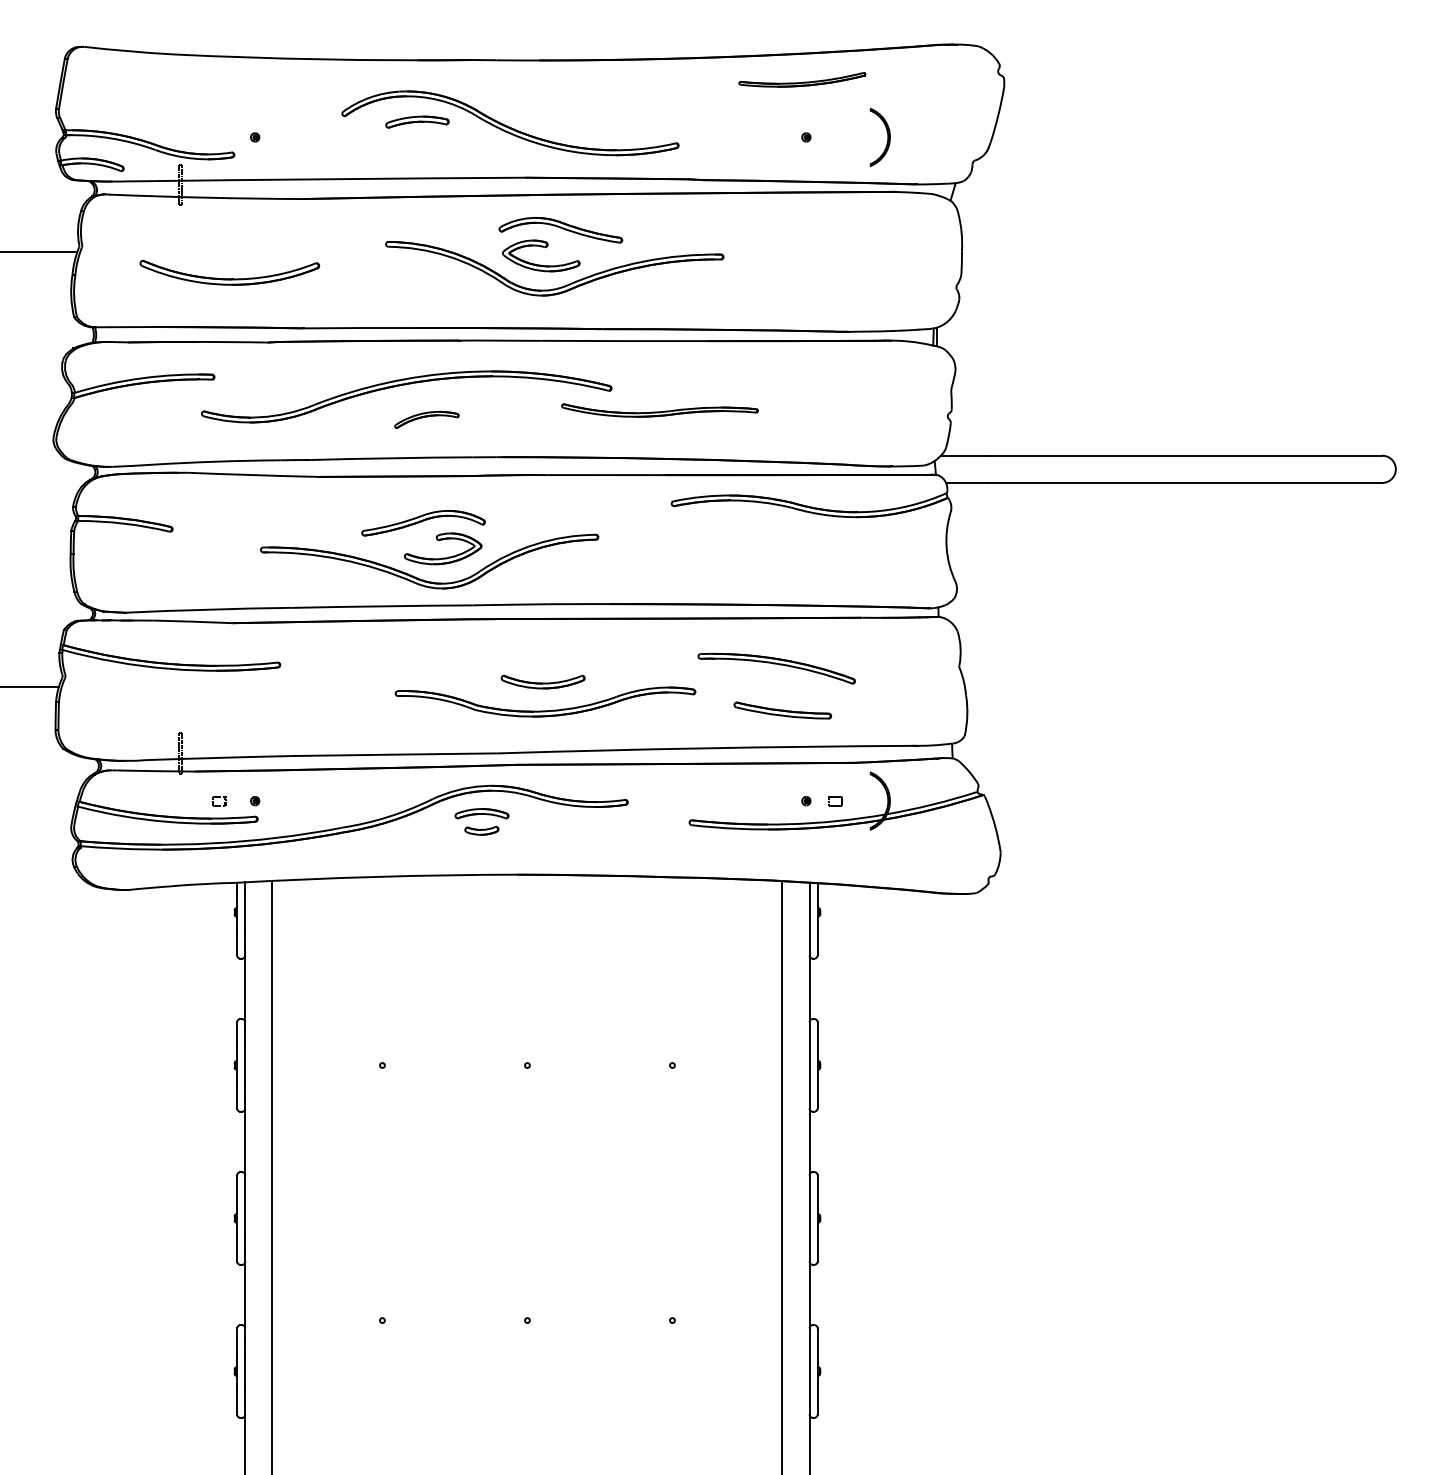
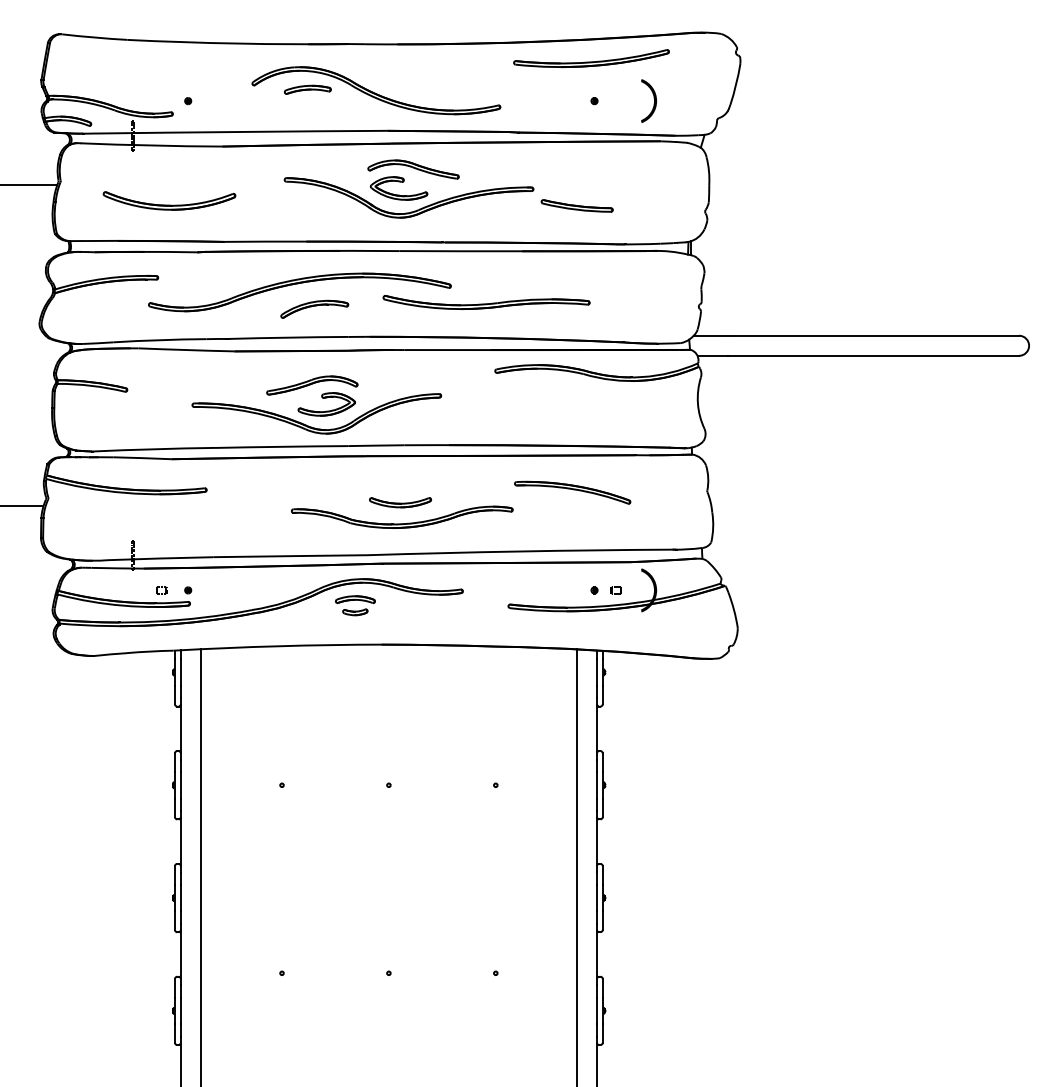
part: (802, 79) -> (591, 58), size x1.67
part: (659, 410) -> (486, 302), size x1.43
part: (426, 419) -> (314, 309), size x1.43
part: (782, 710) -> (576, 205), moved

